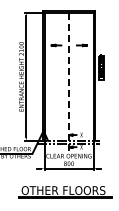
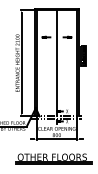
line: (69, 76) -> (57, 63), dashed -> solid

